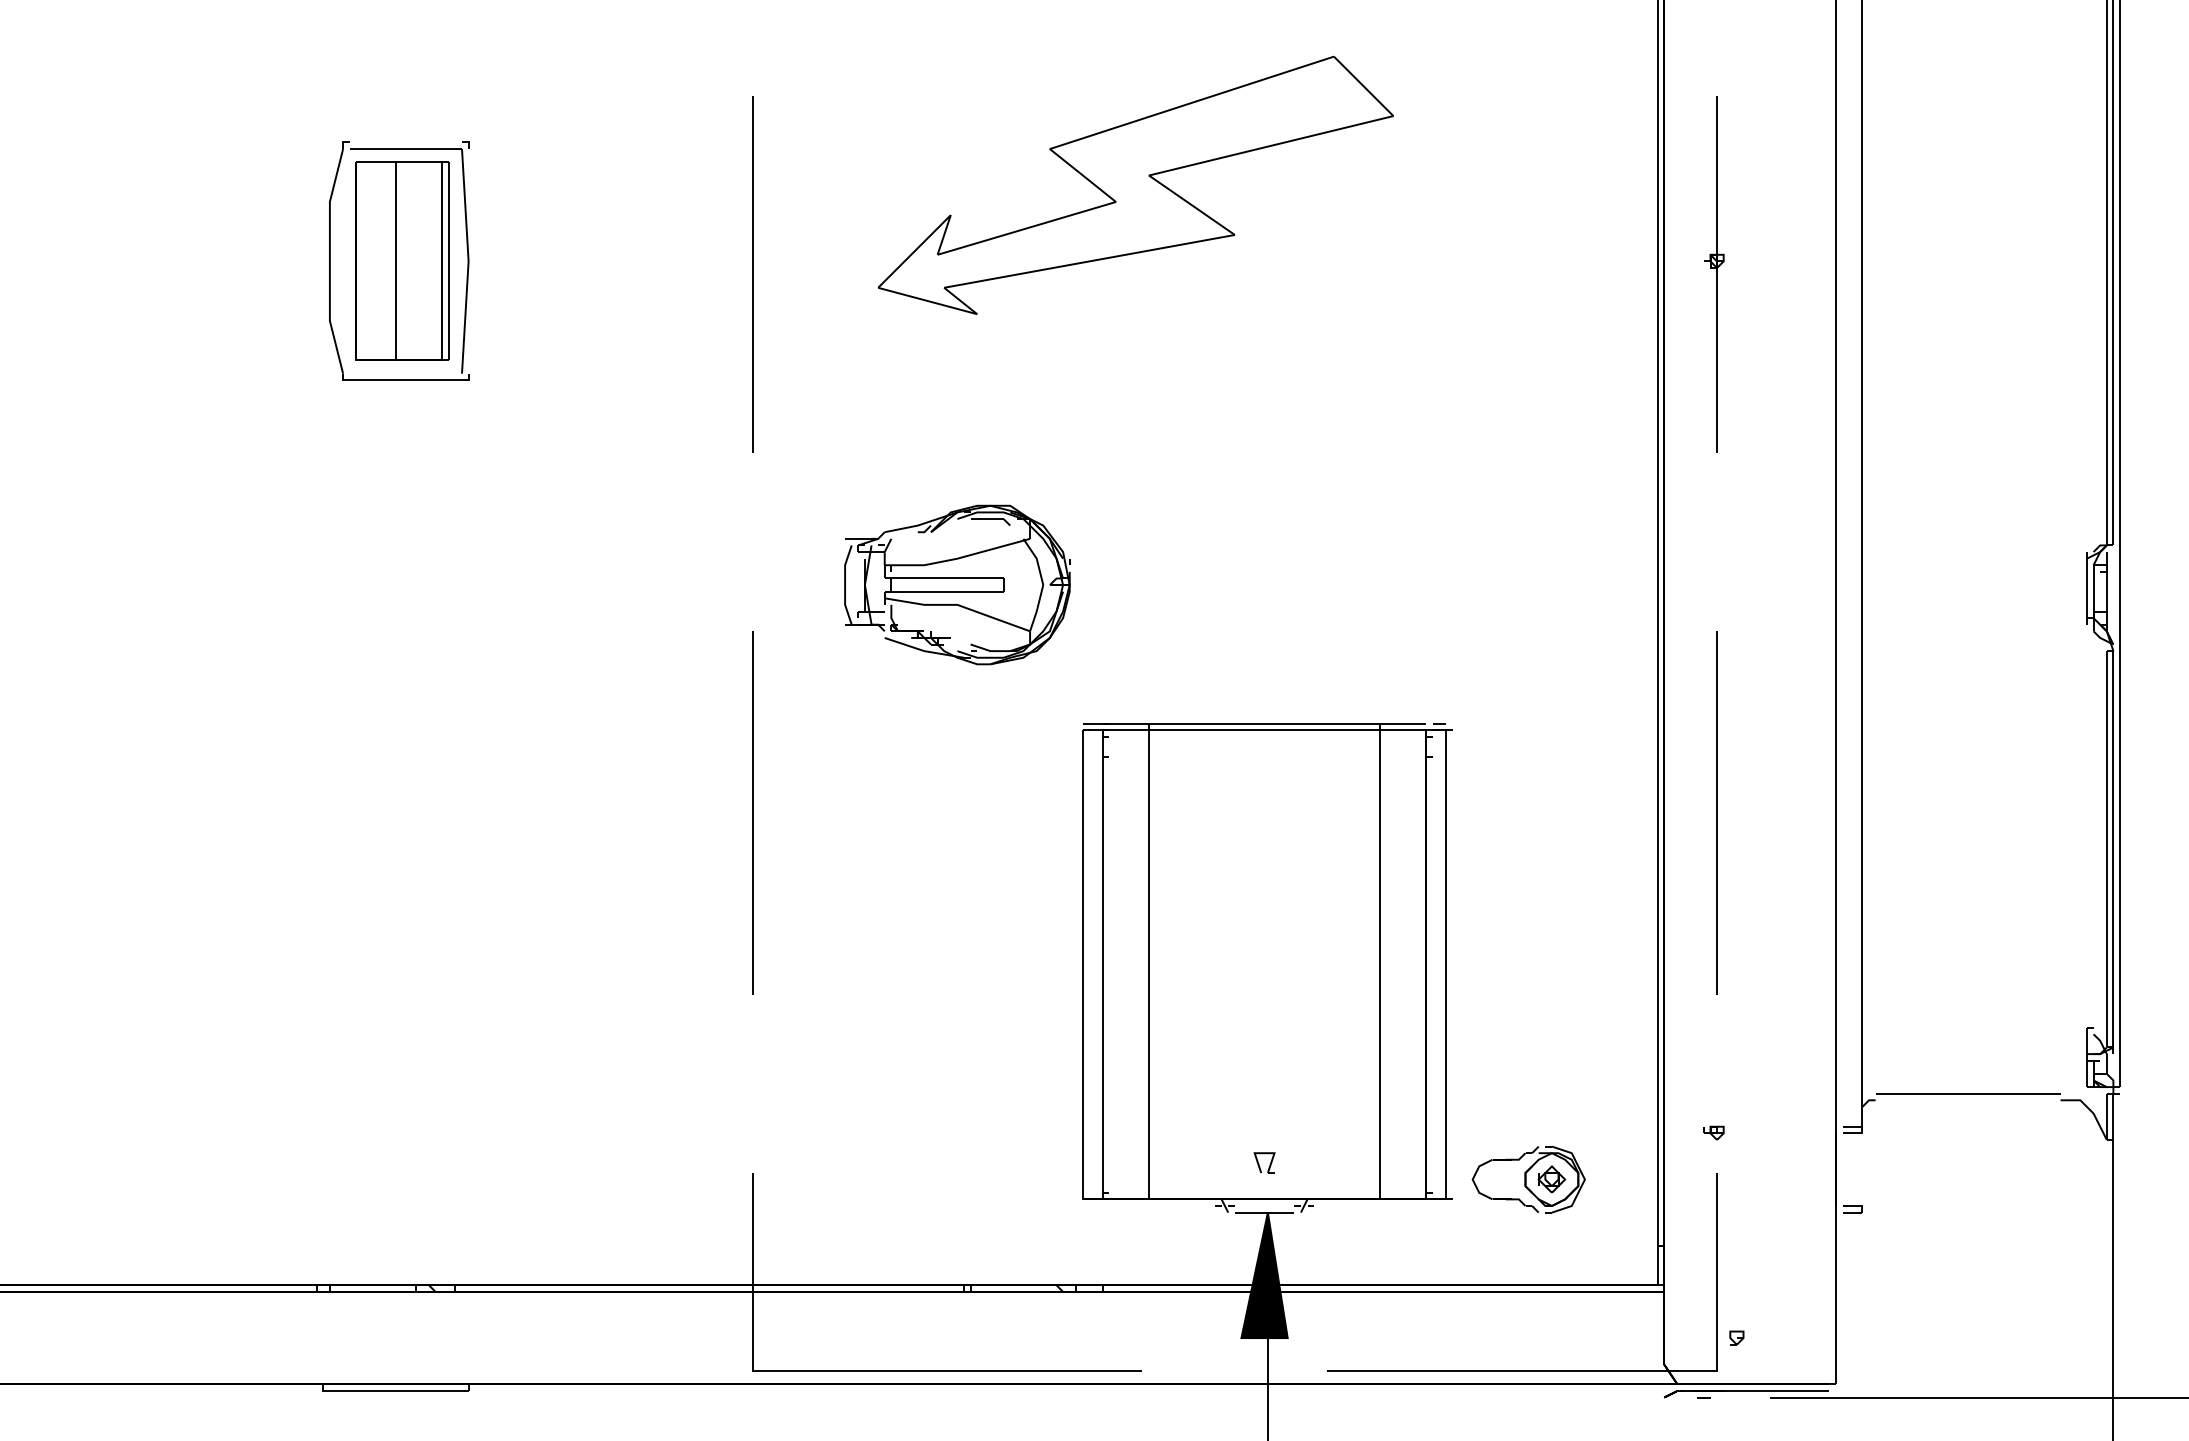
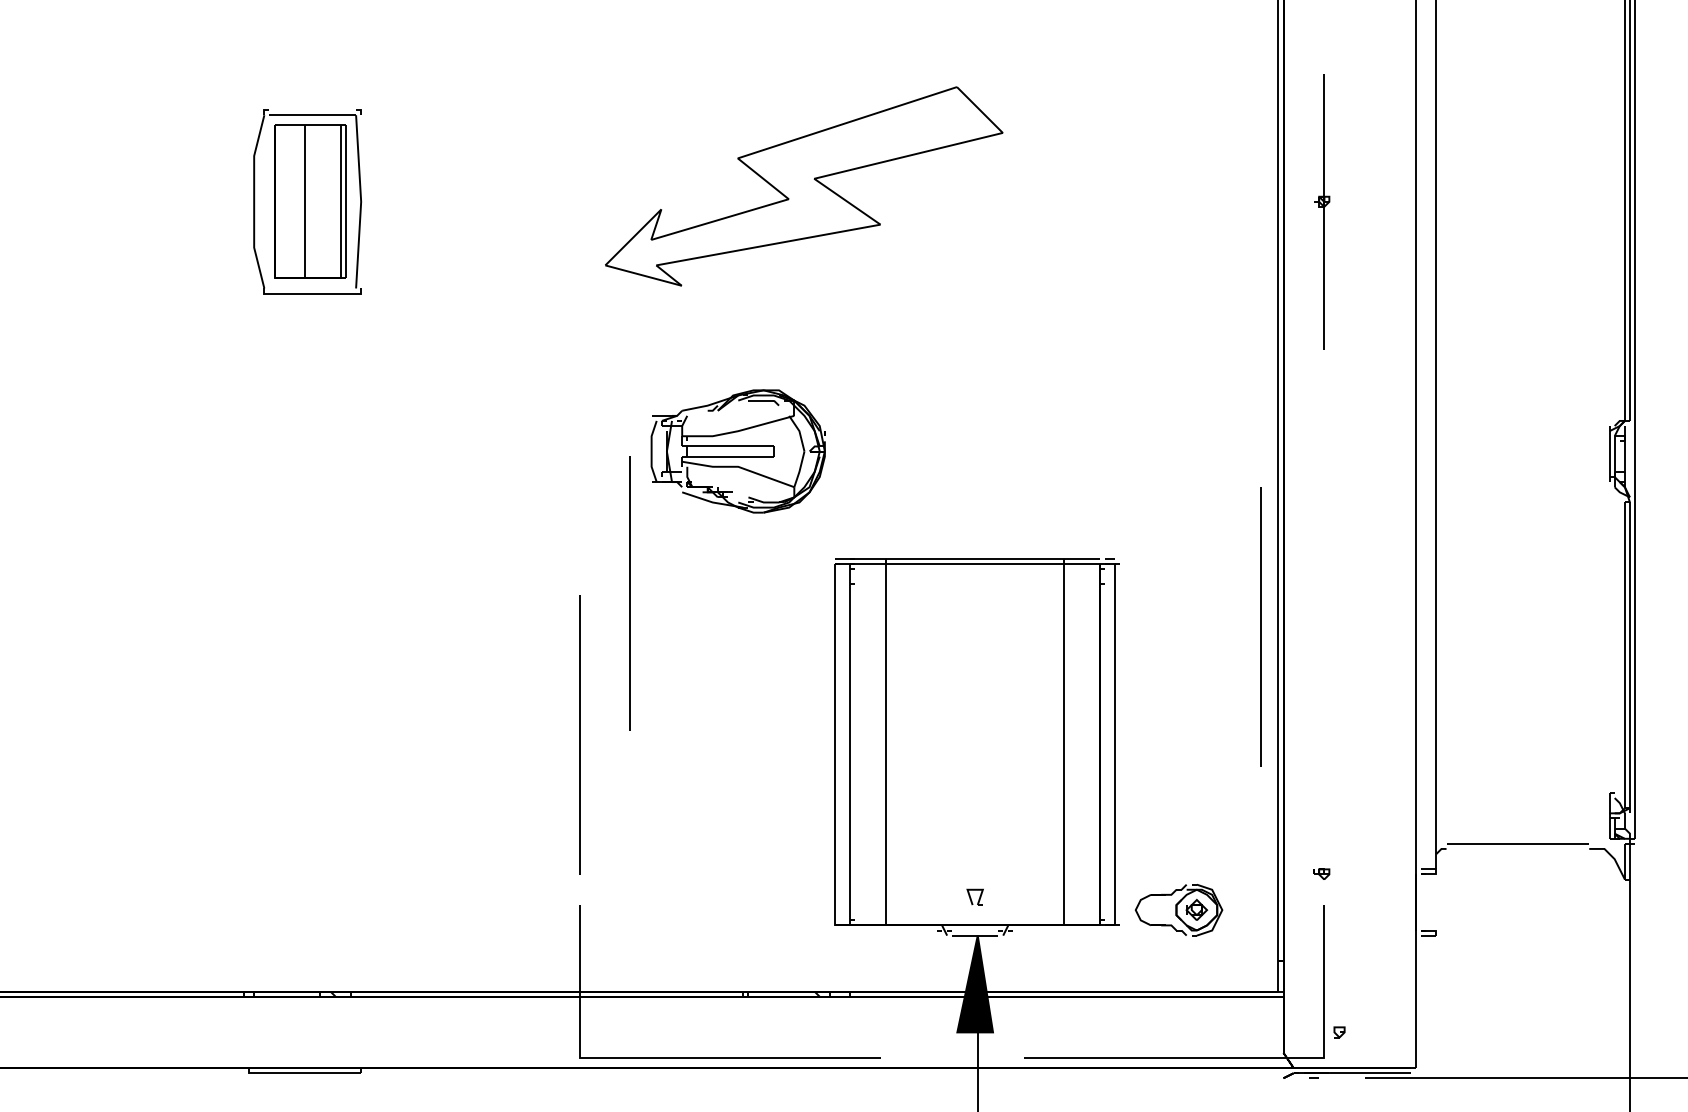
part: (1135, 184) -> (803, 185), moved
line: (752, 274) -> (629, 593), moved
line: (752, 812) -> (580, 734), moved
line: (1716, 812) -> (1260, 626), moved

